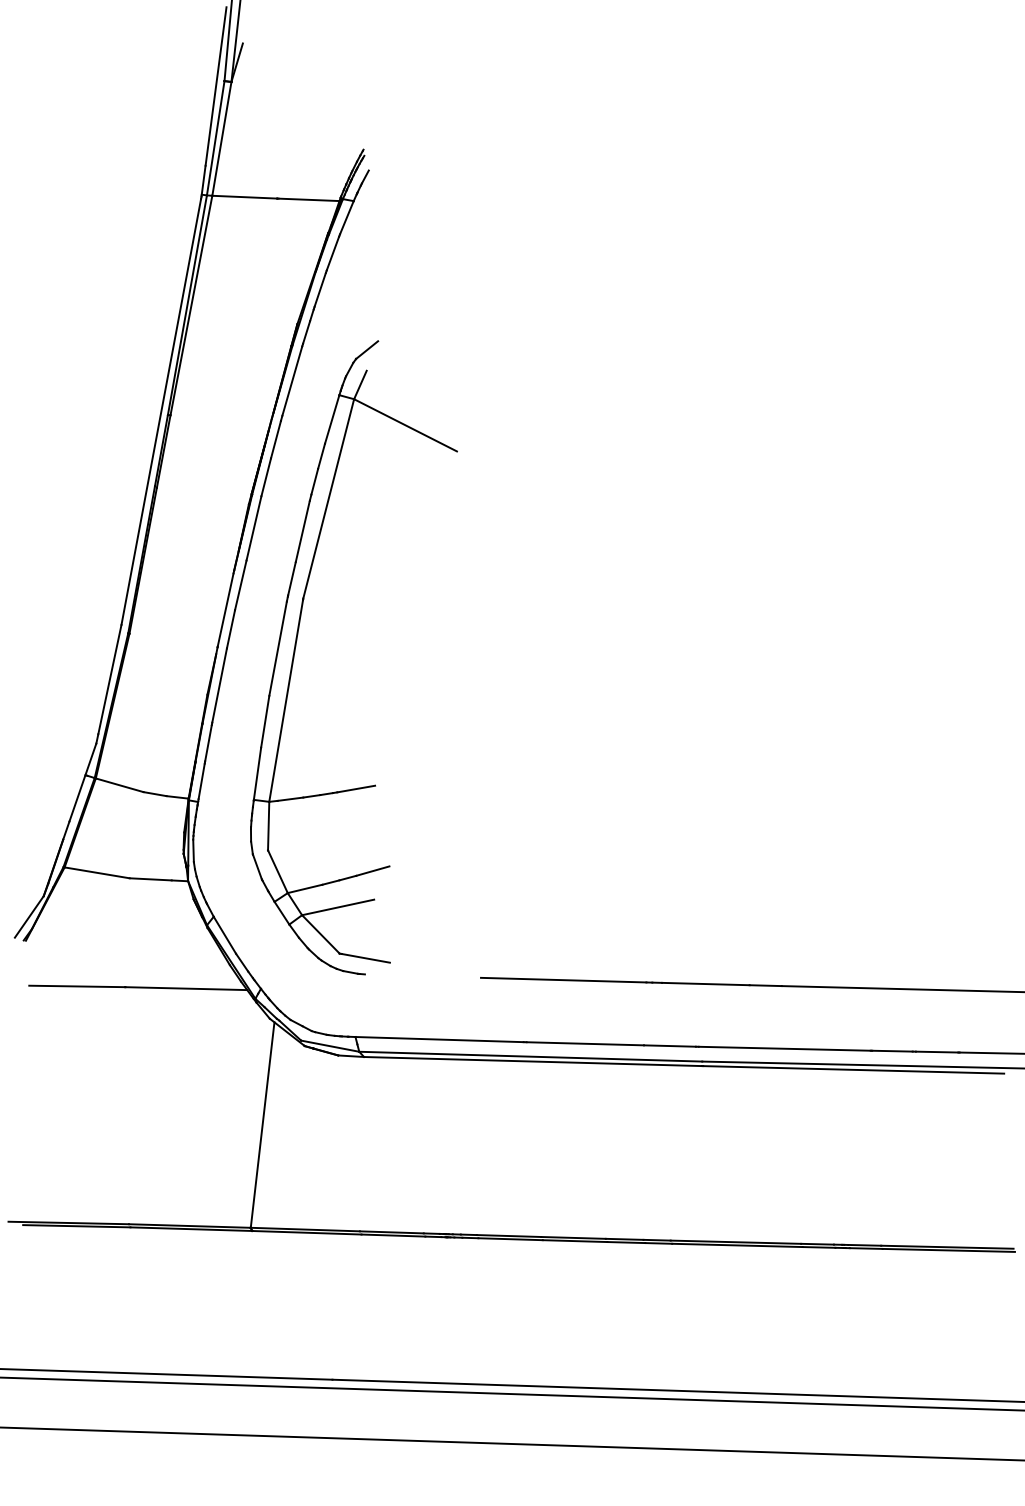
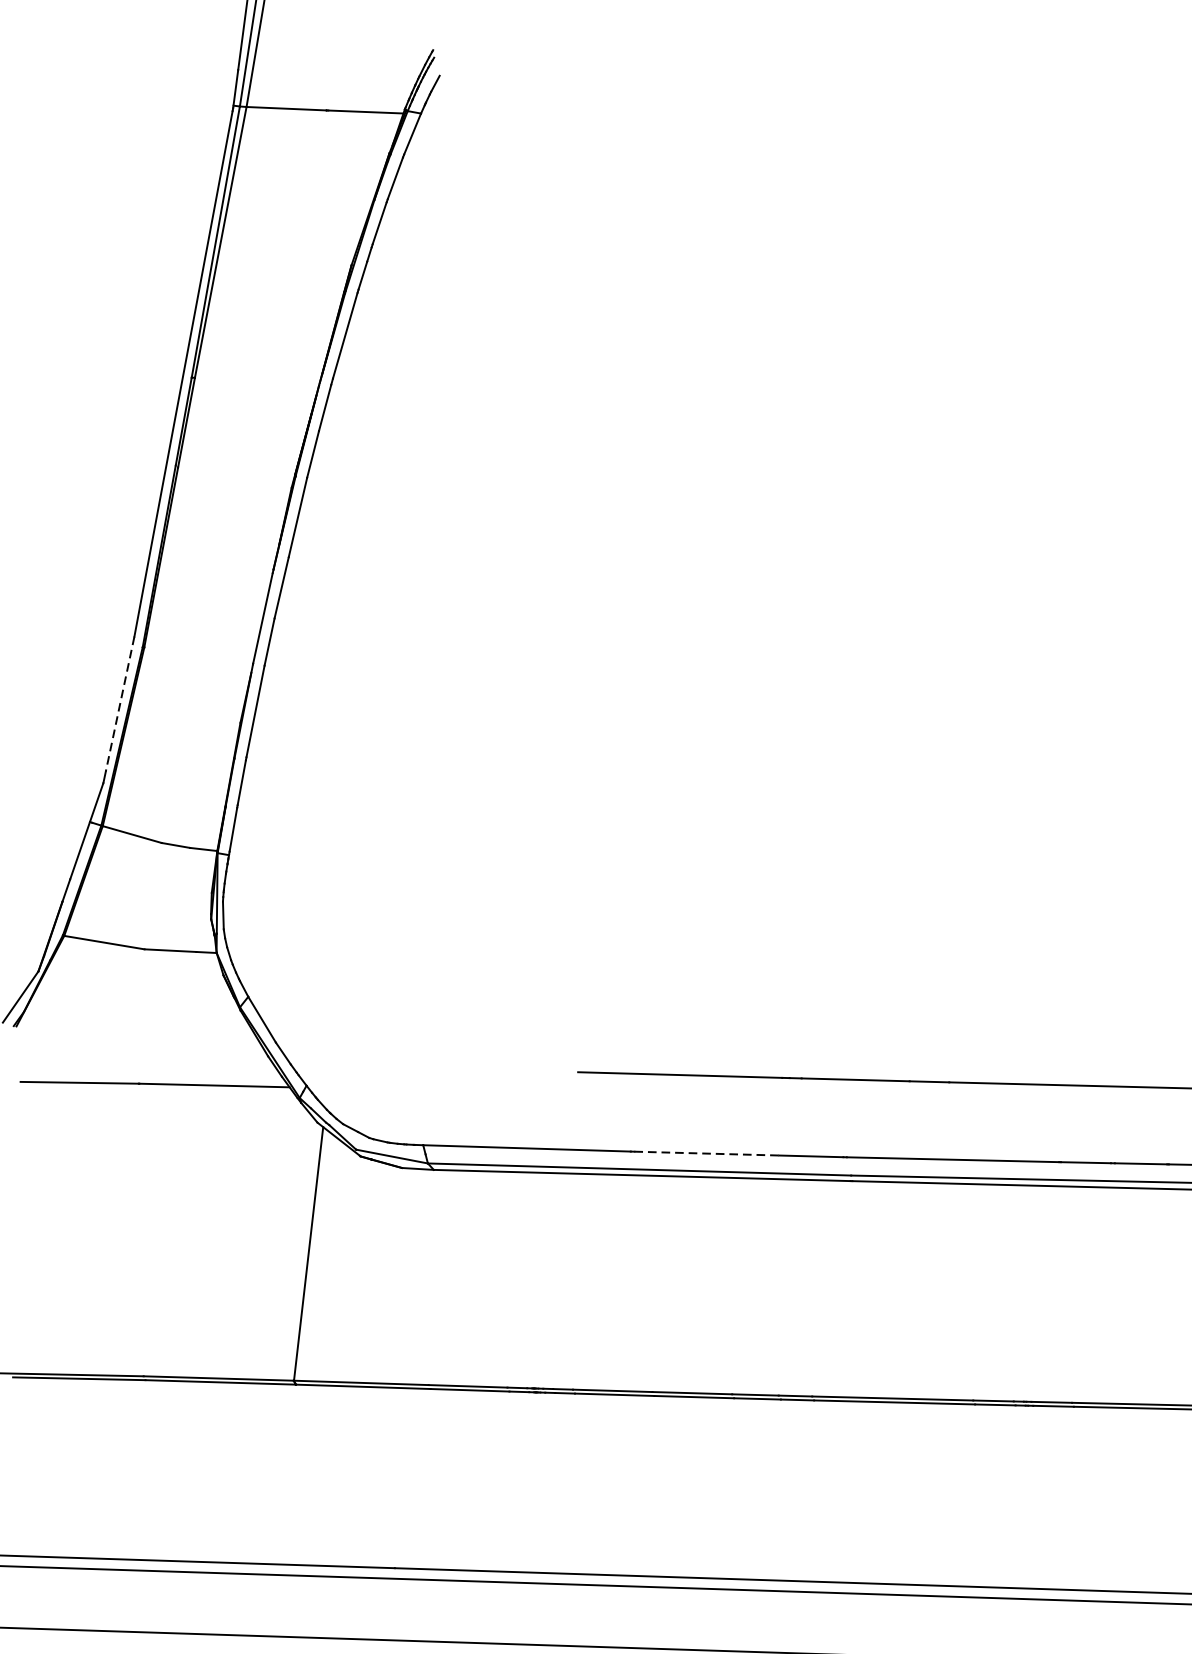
part: (296, 646) -> (350, 663), removed
line: (109, 679) -> (119, 703), solid -> dashed
line: (585, 1043) -> (707, 1153), solid -> dashed

